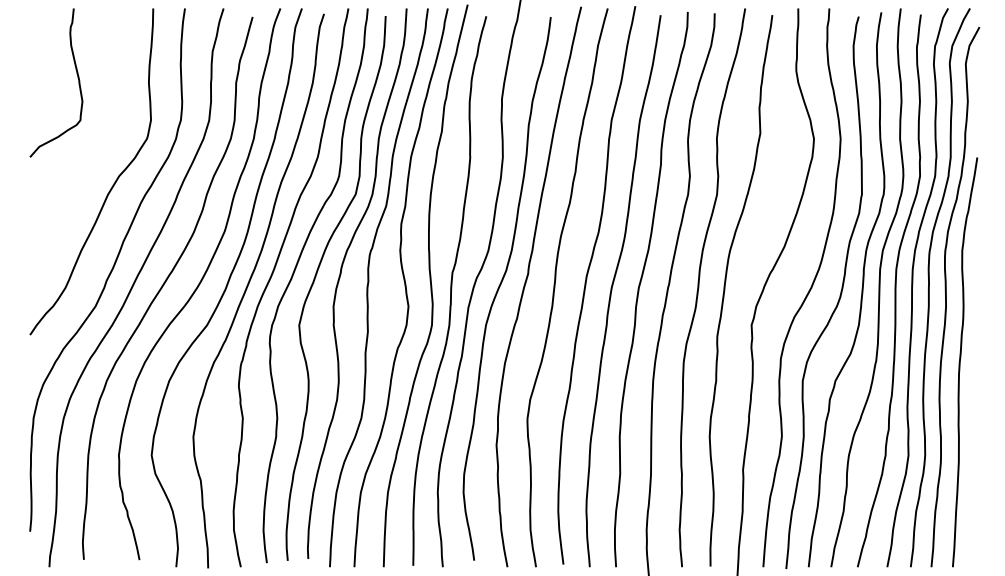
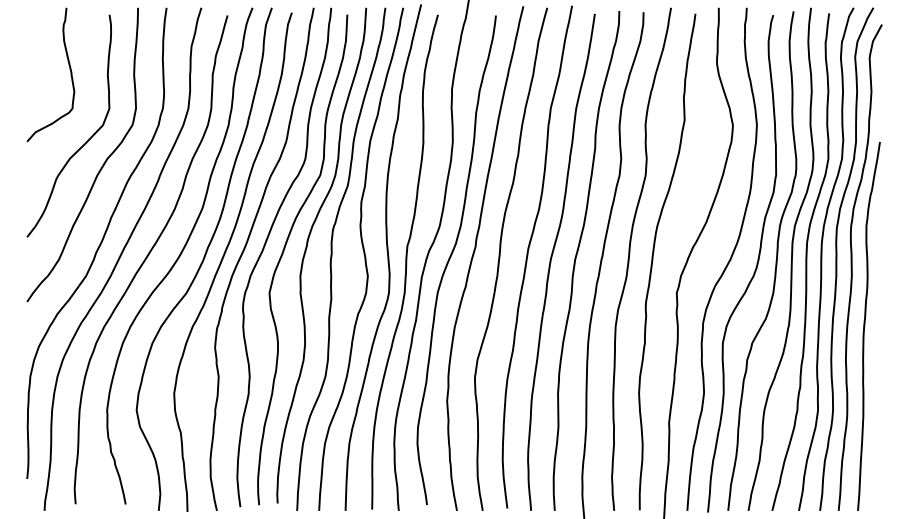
curve: (94, 158) -> (85, 142), added

